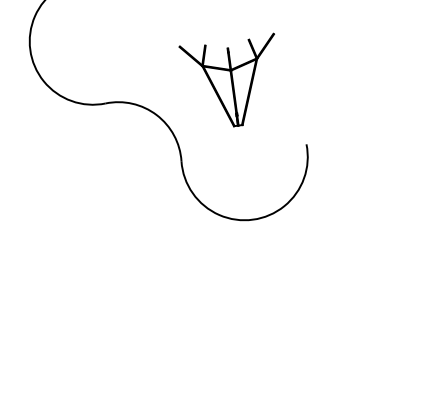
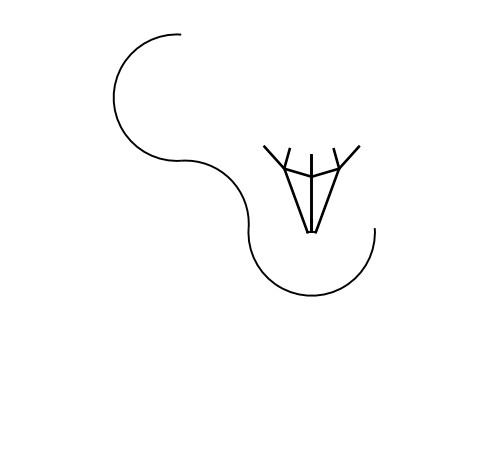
part: (232, 83) -> (311, 189), moved

